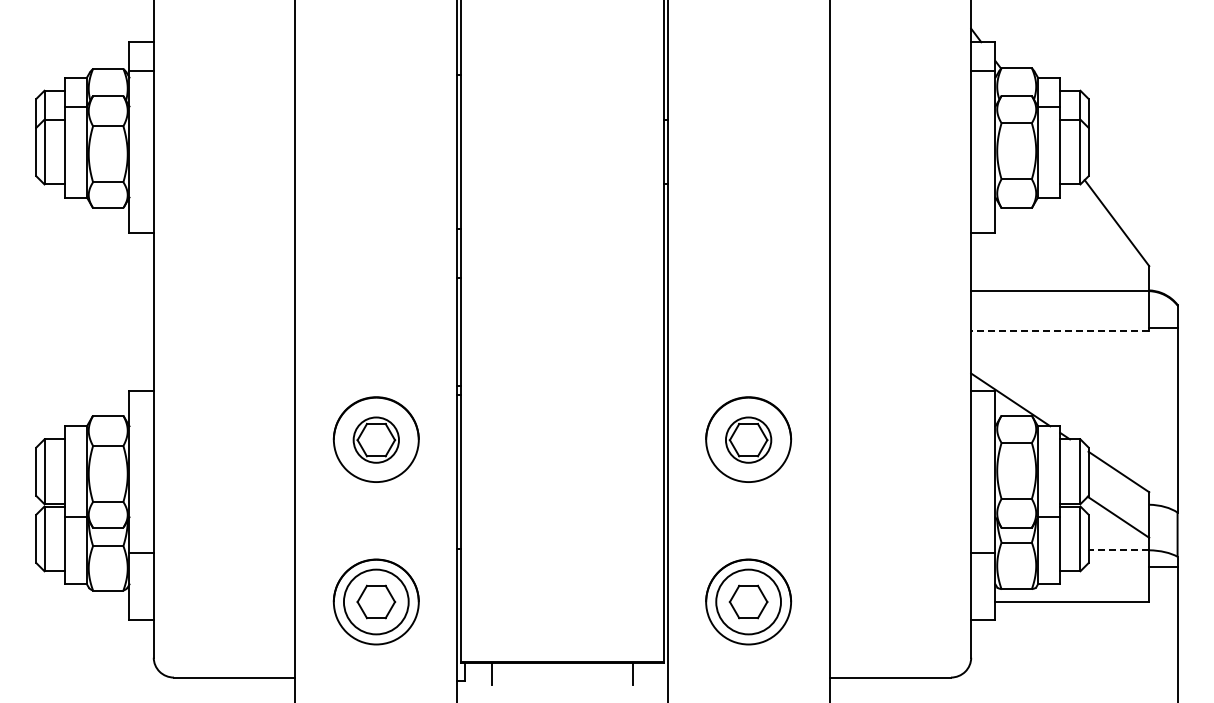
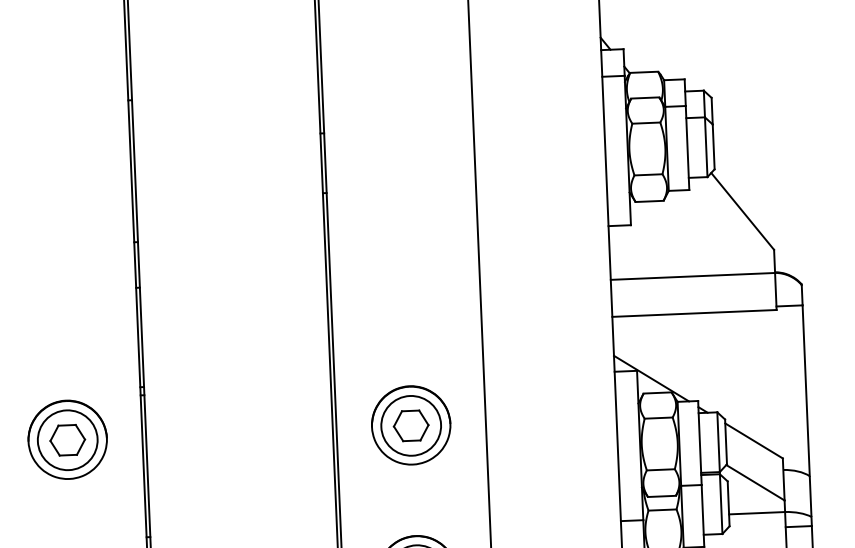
line: (1059, 331) -> (693, 313), dashed -> solid
circle: (375, 439) -> (66, 439), size x1.43
circle: (748, 439) -> (411, 425), size x1.43
line: (1118, 550) -> (756, 513), dashed -> solid

